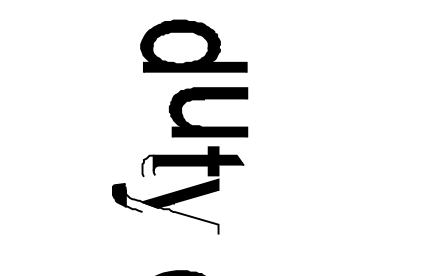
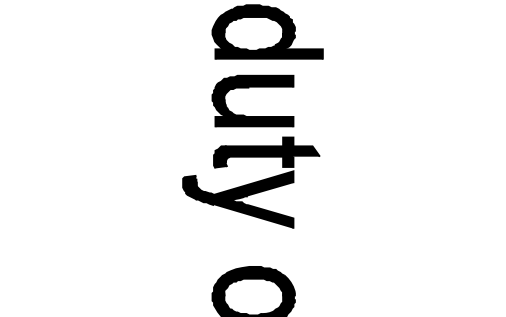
part: (205, 100) -> (249, 88), moved
fill: (148, 166) -> (220, 157), added
fill: (171, 211) -> (244, 204), added

